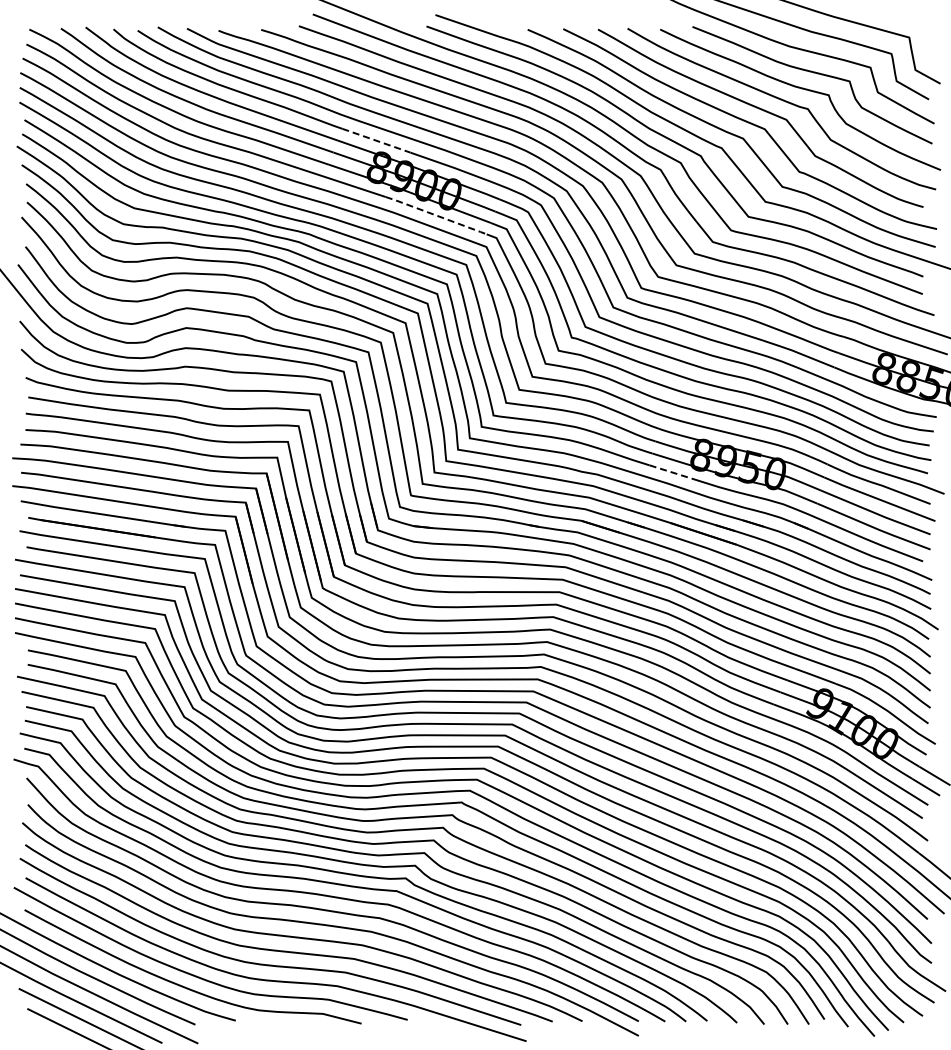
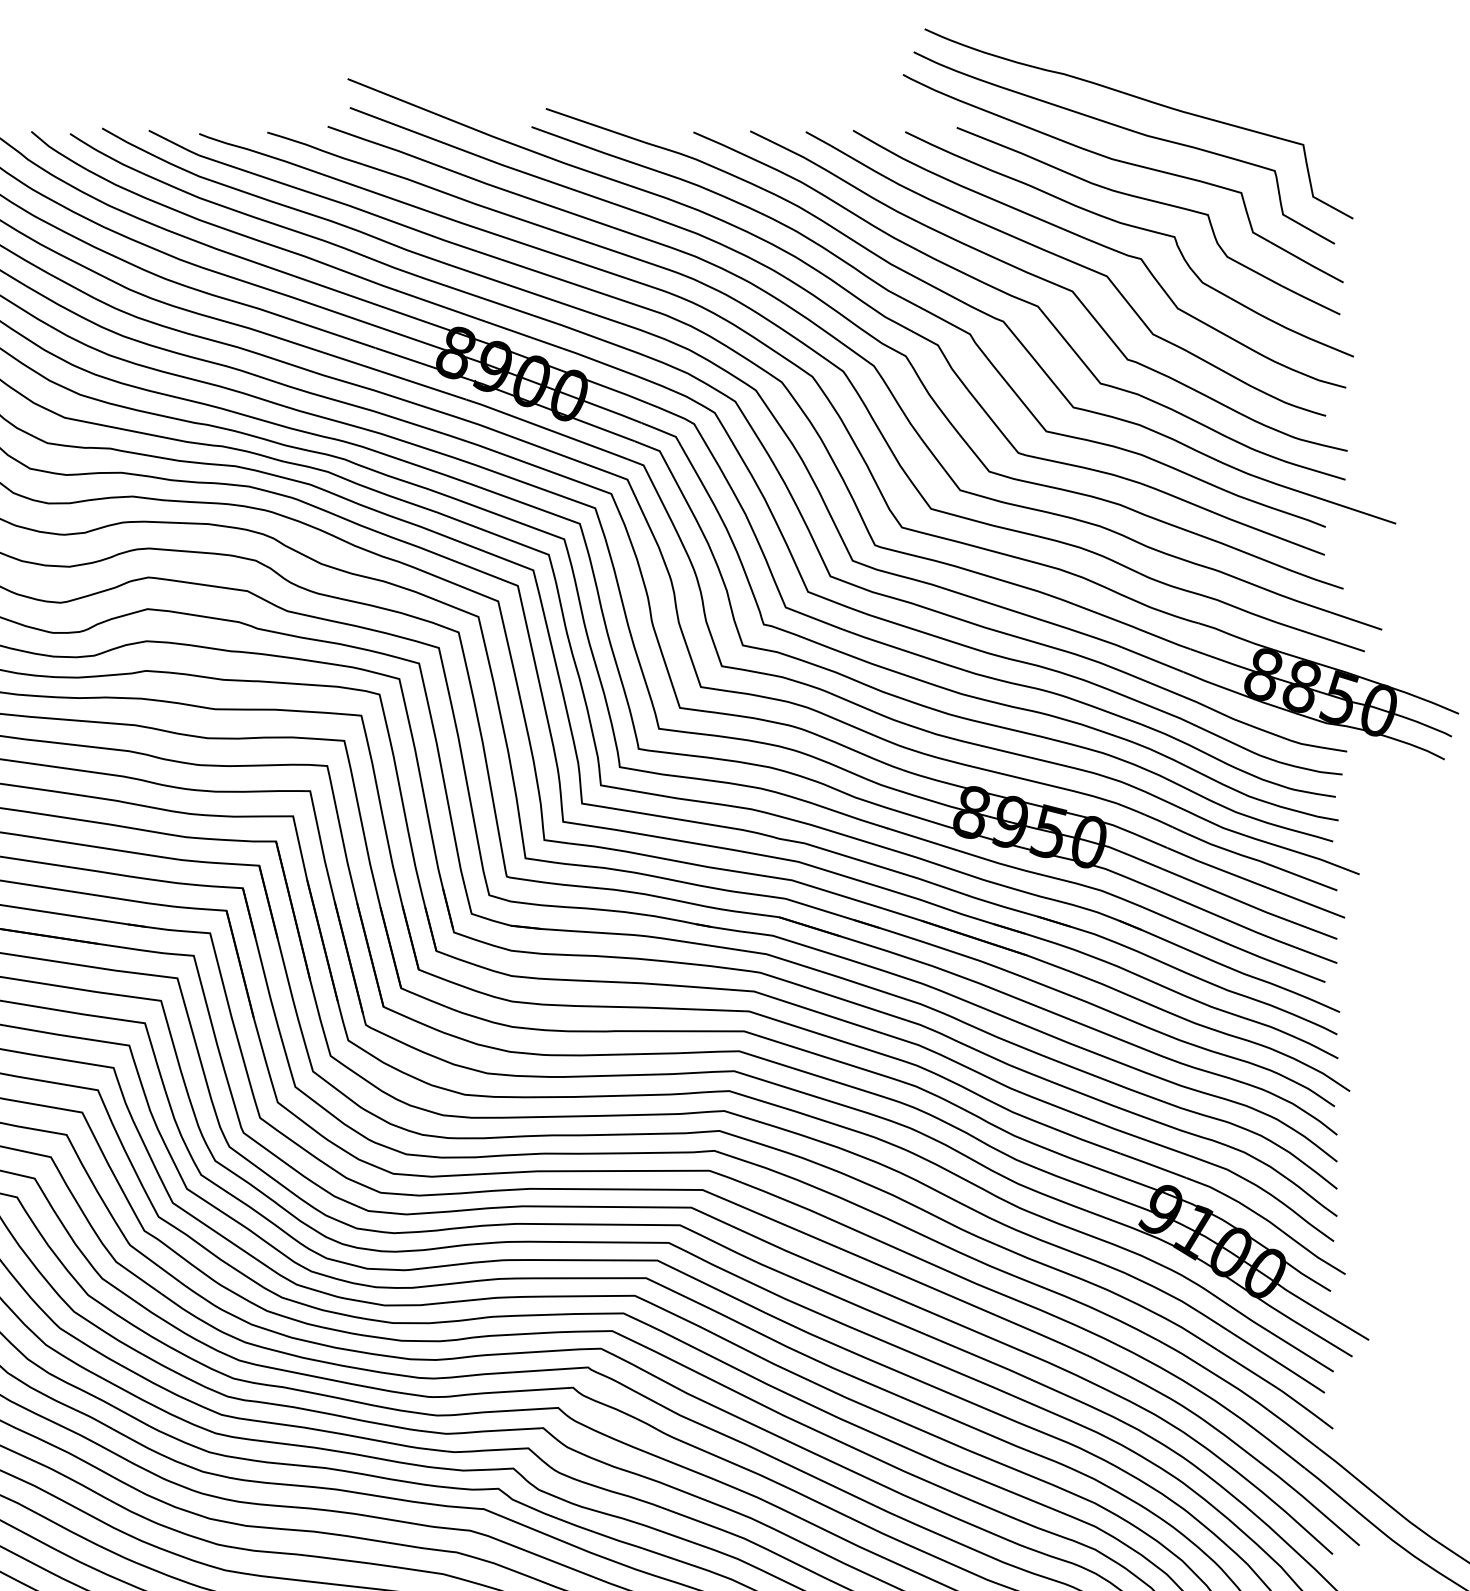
line: (376, 140) -> (451, 309), dashed -> solid
line: (436, 215) -> (547, 429), dashed -> solid
line: (671, 472) -> (923, 840), dashed -> solid

